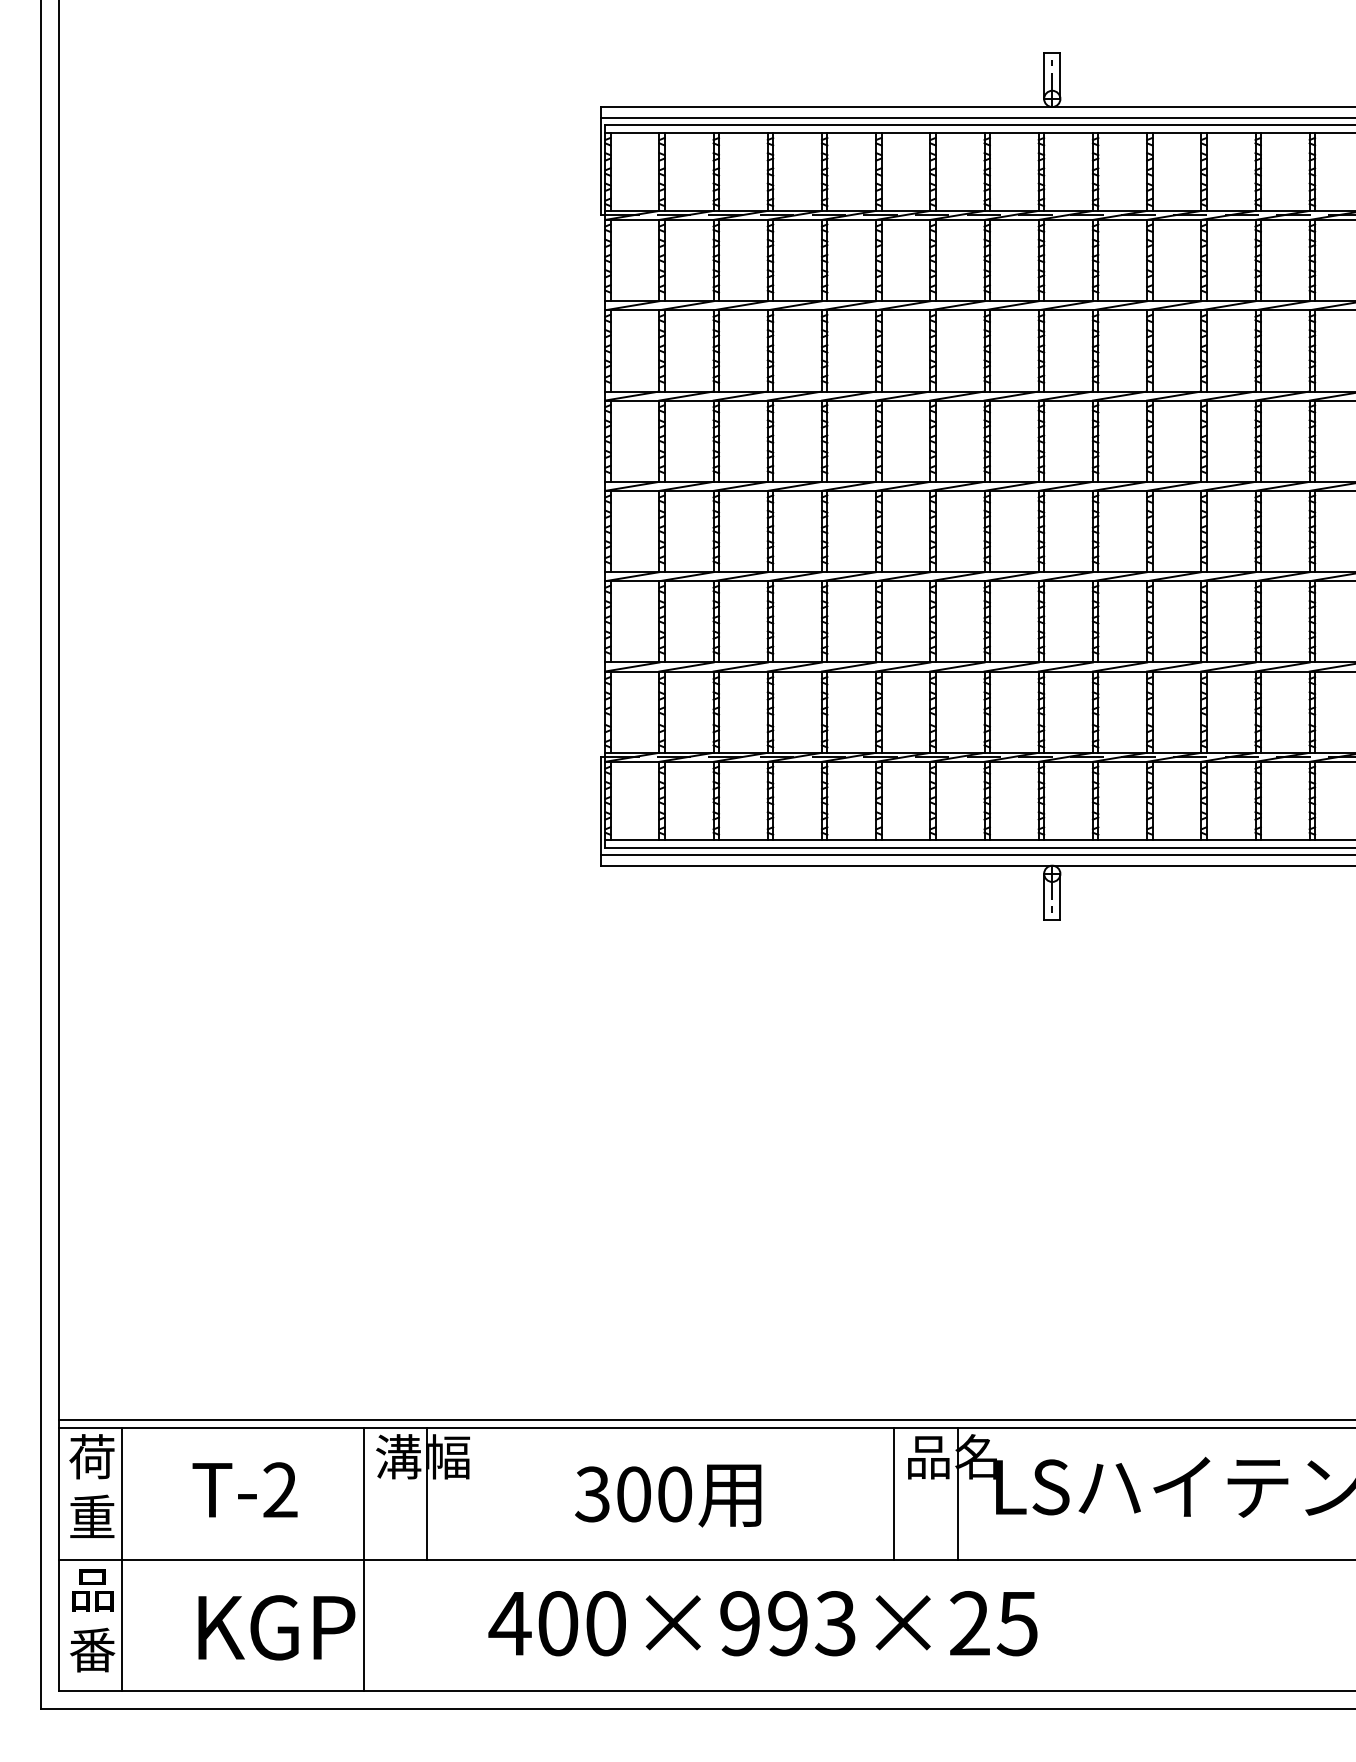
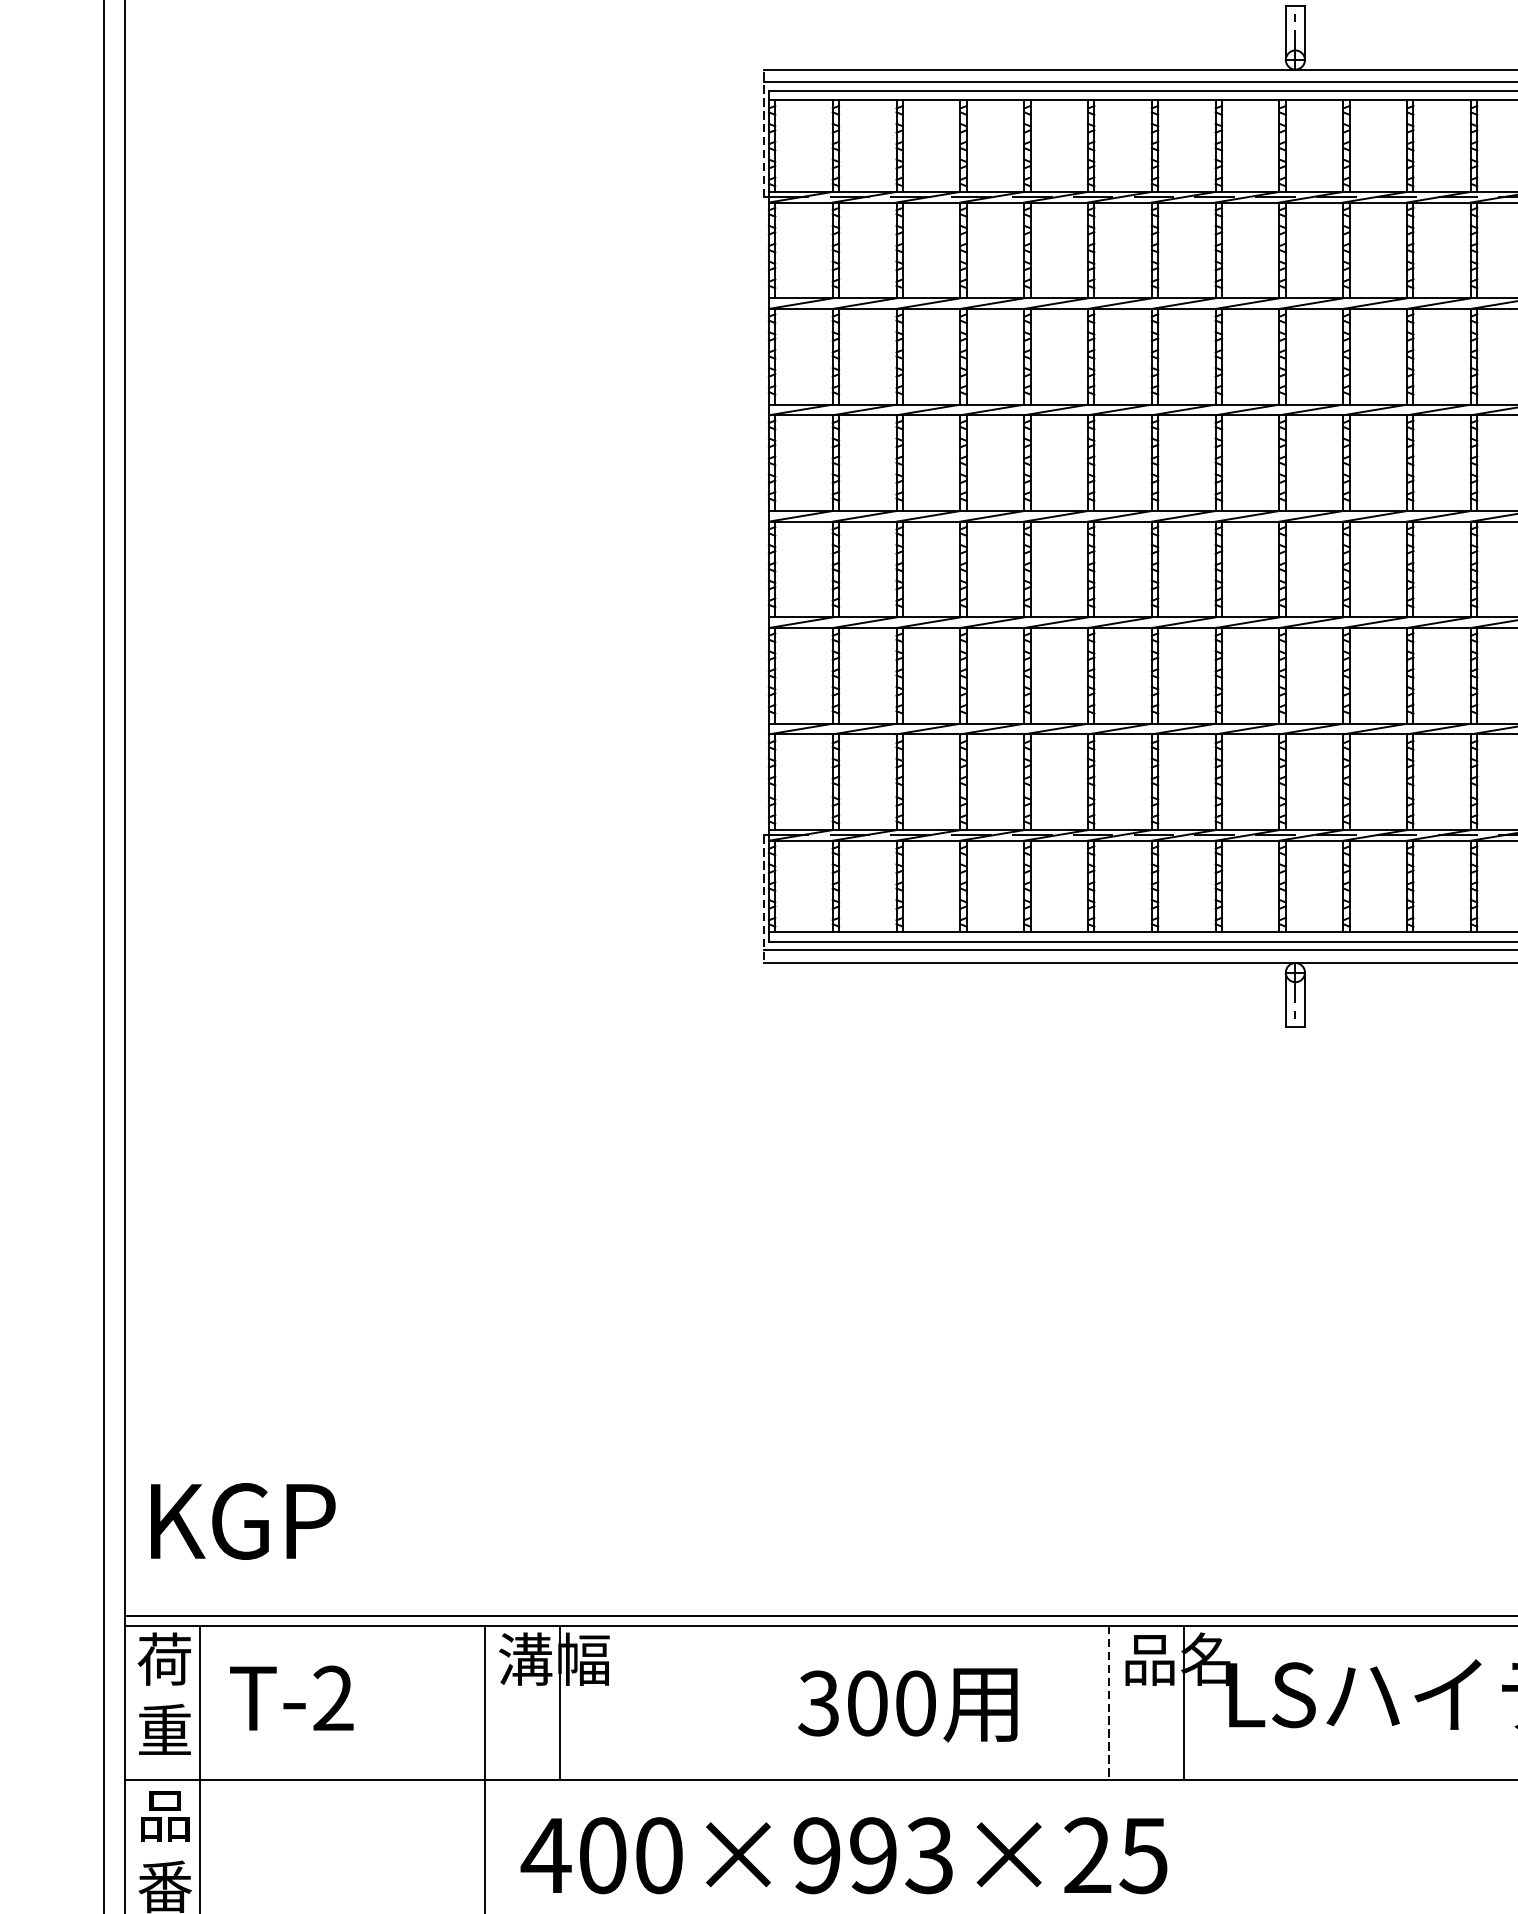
line: (600, 160) -> (763, 132), solid -> dashed
line: (600, 812) -> (763, 900), solid -> dashed
text: (244, 1489) -> (291, 1697), moved
line: (894, 1494) -> (1109, 1703), solid -> dashed
text: (668, 1495) -> (908, 1704), moved
text: (762, 1623) -> (843, 1855), moved
text: (276, 1627) -> (242, 1521), moved

